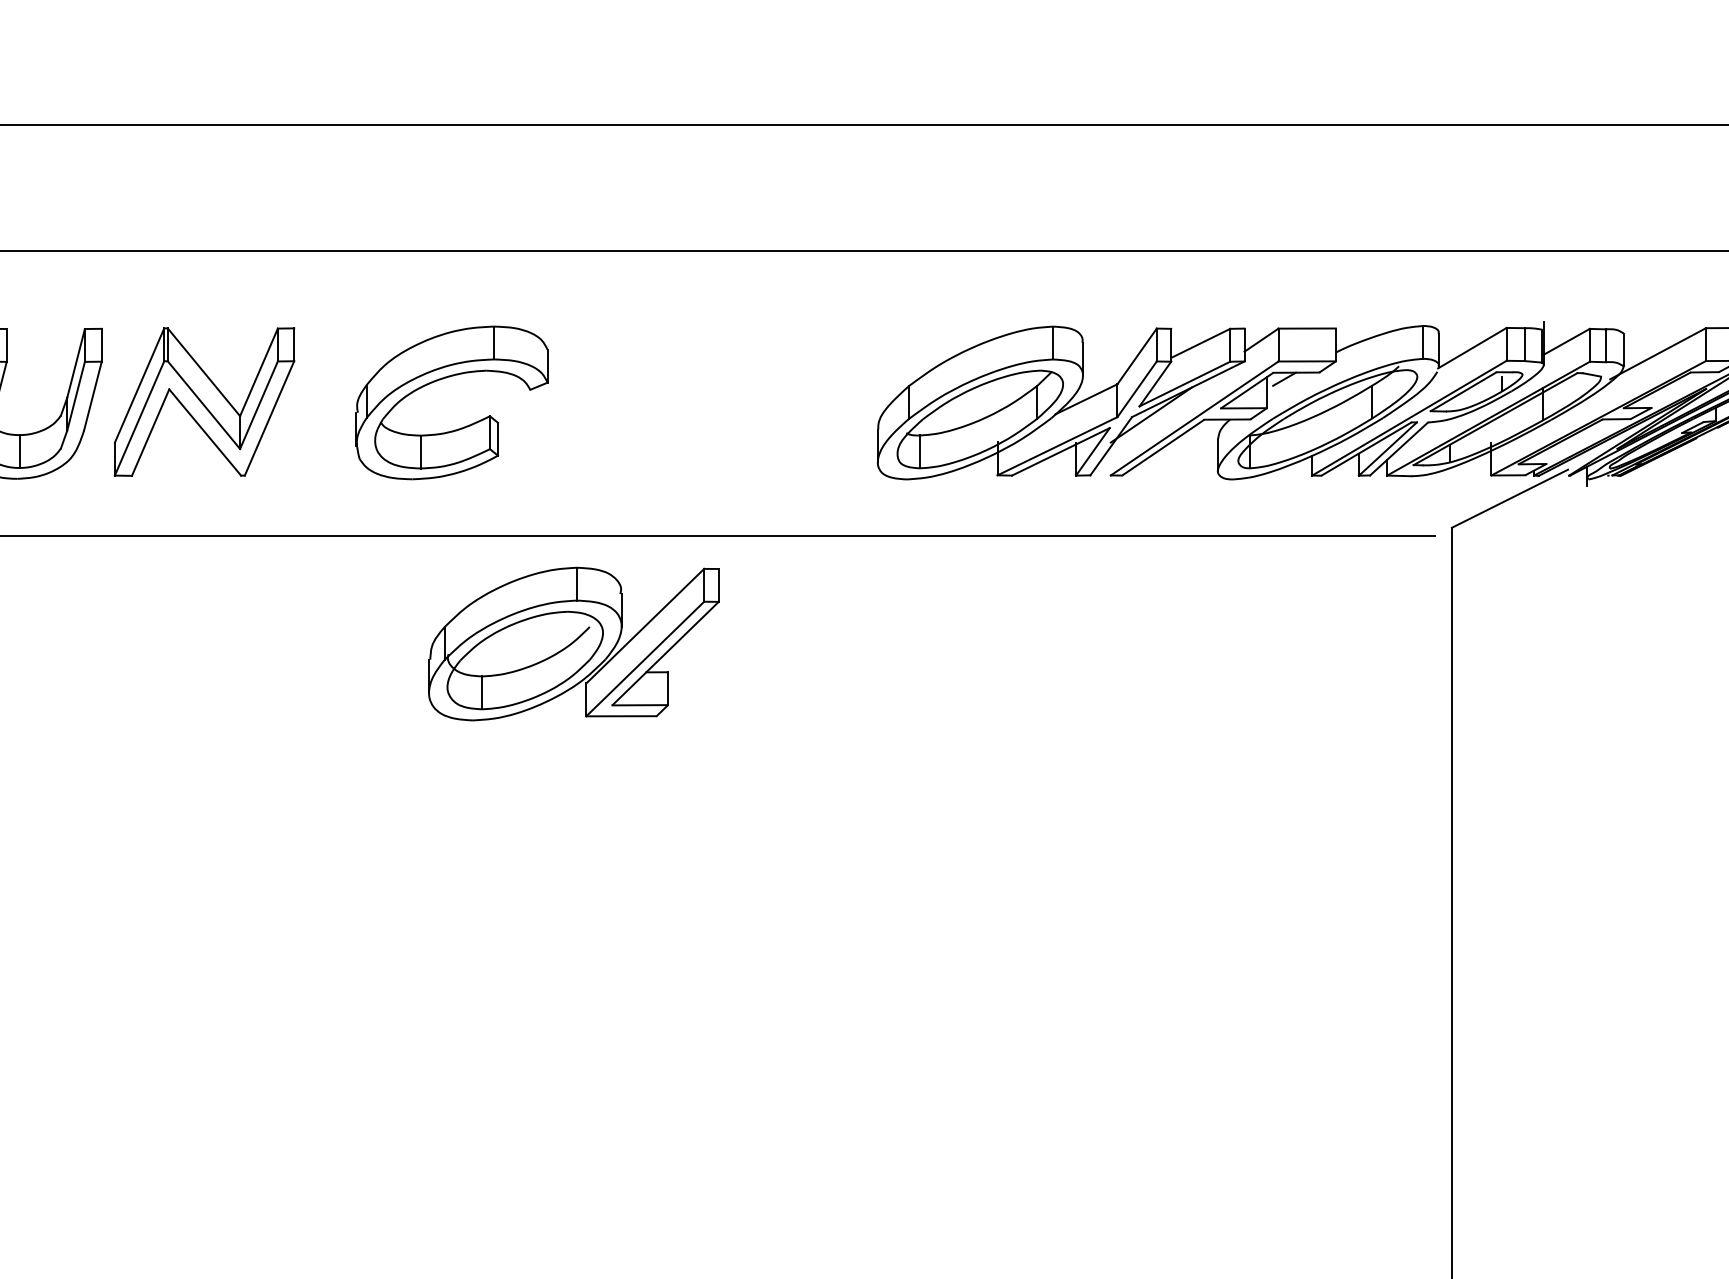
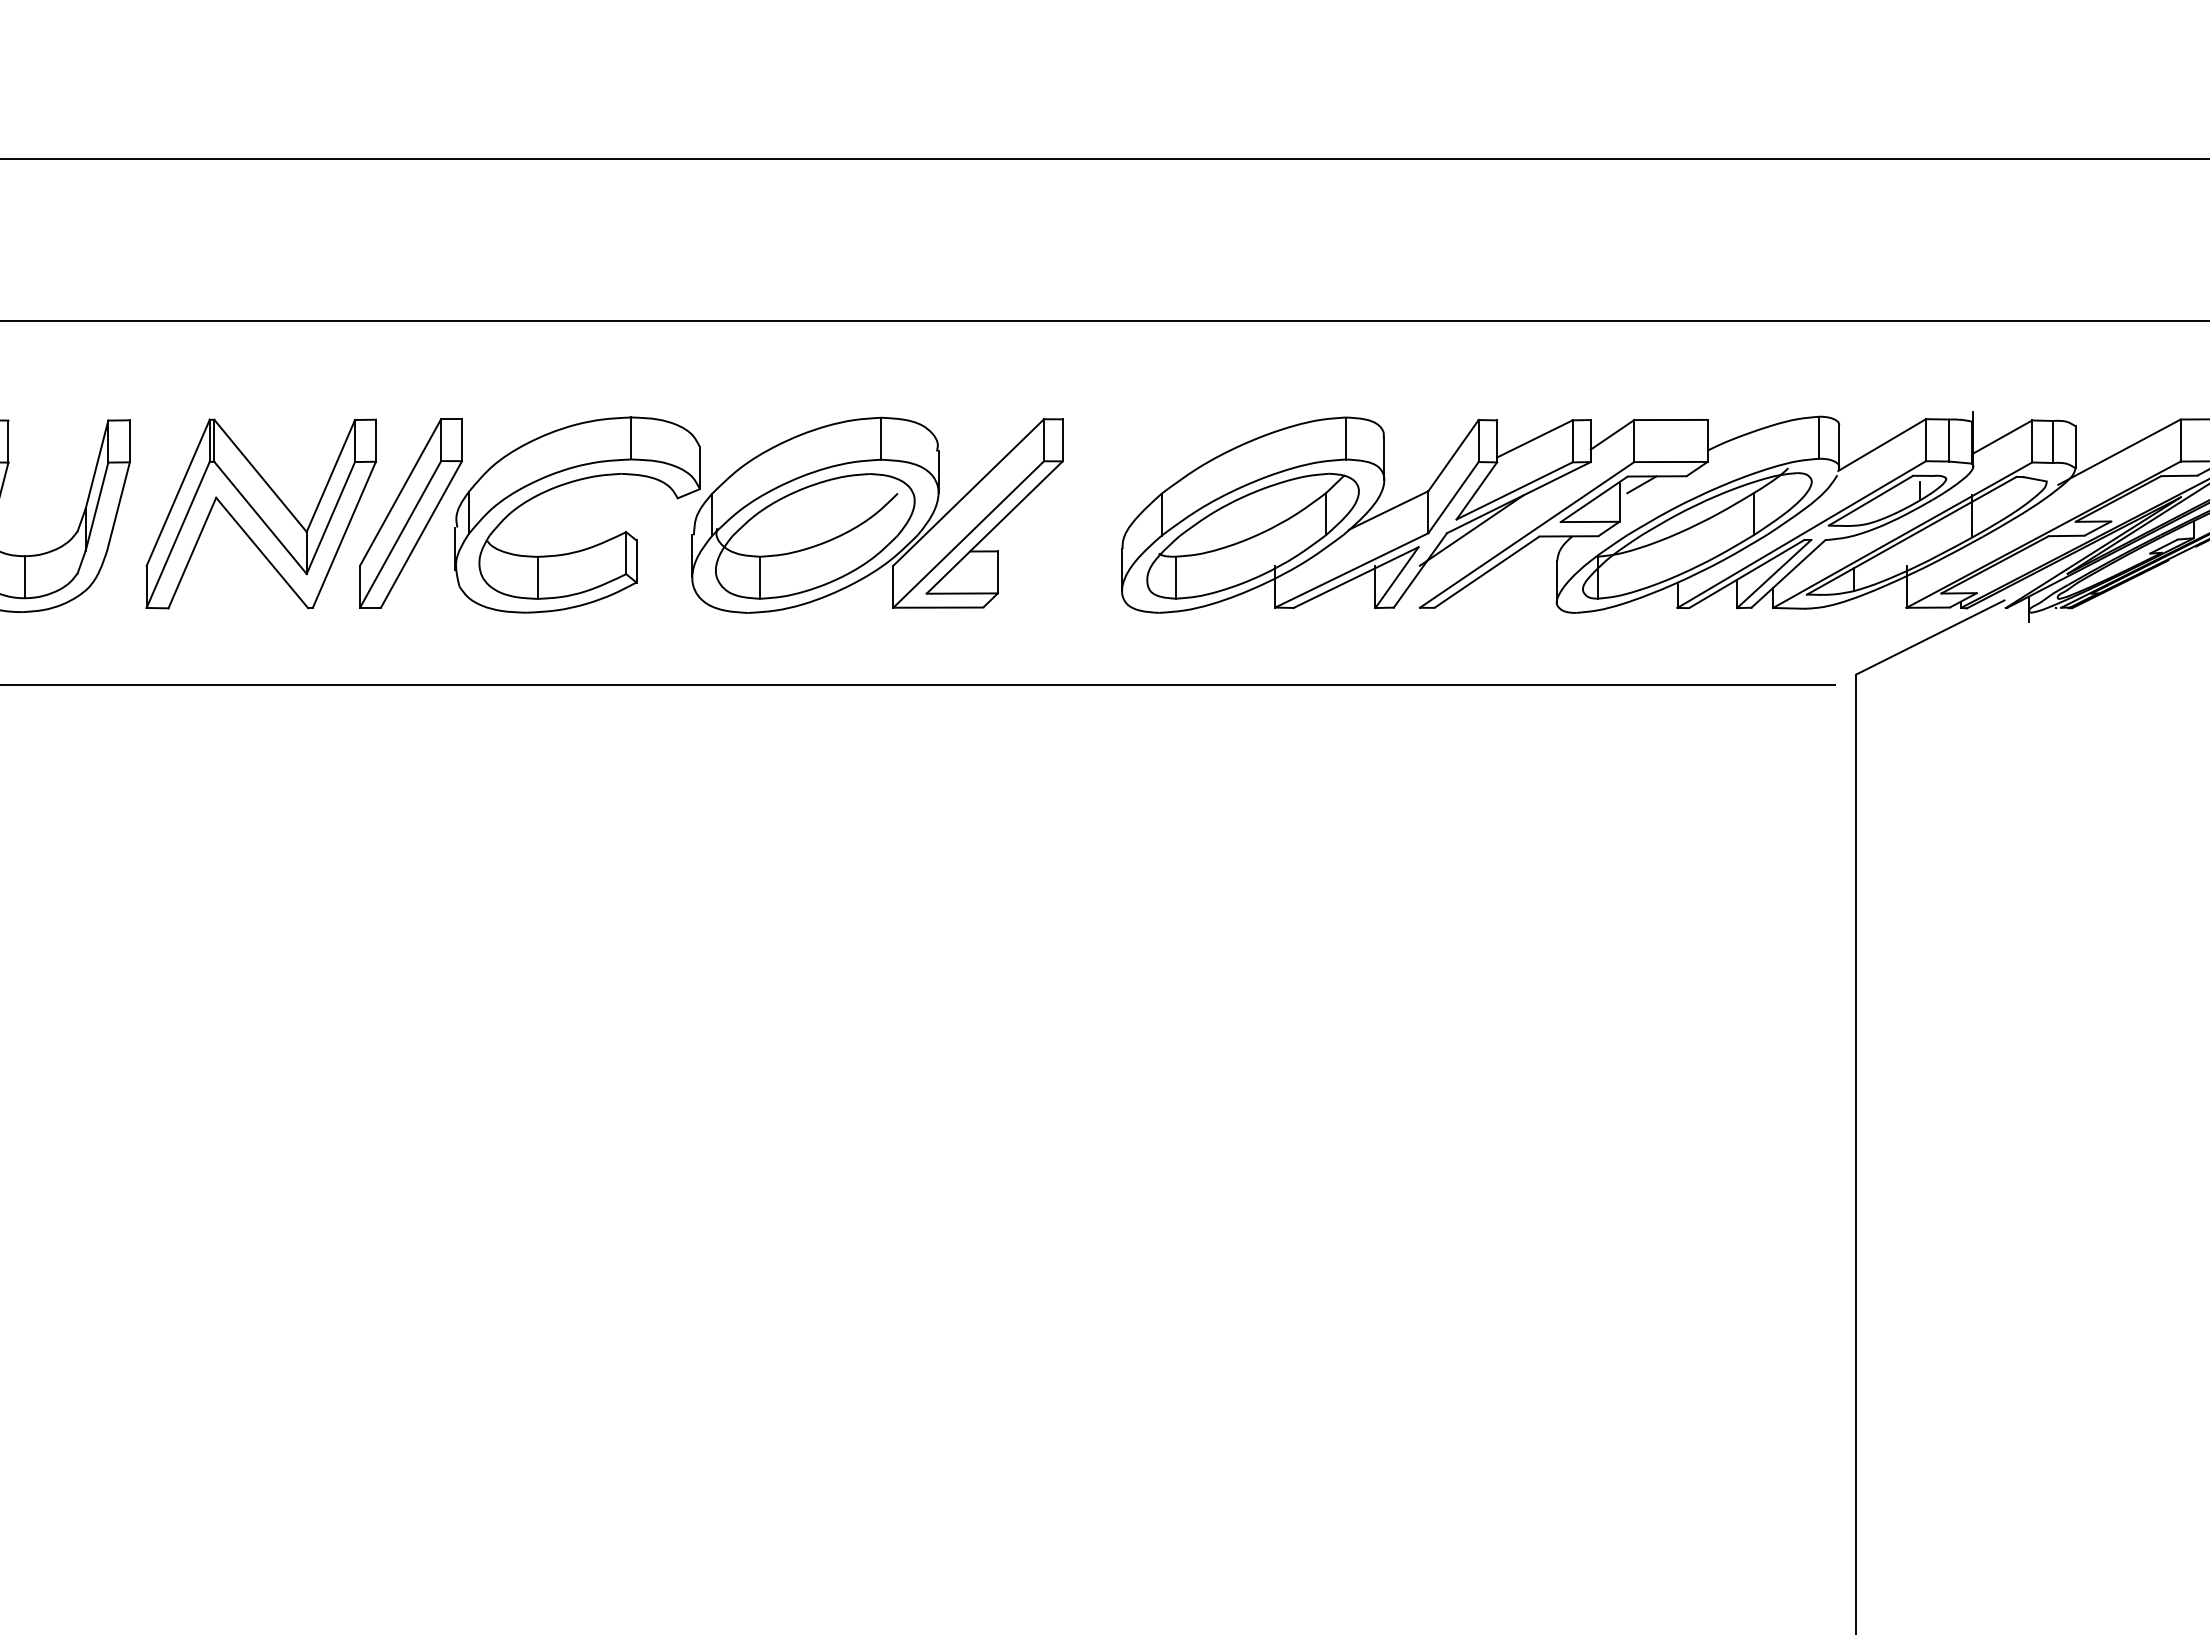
part: (321, 401) -> (410, 513), added
part: (573, 643) -> (877, 514), moved

